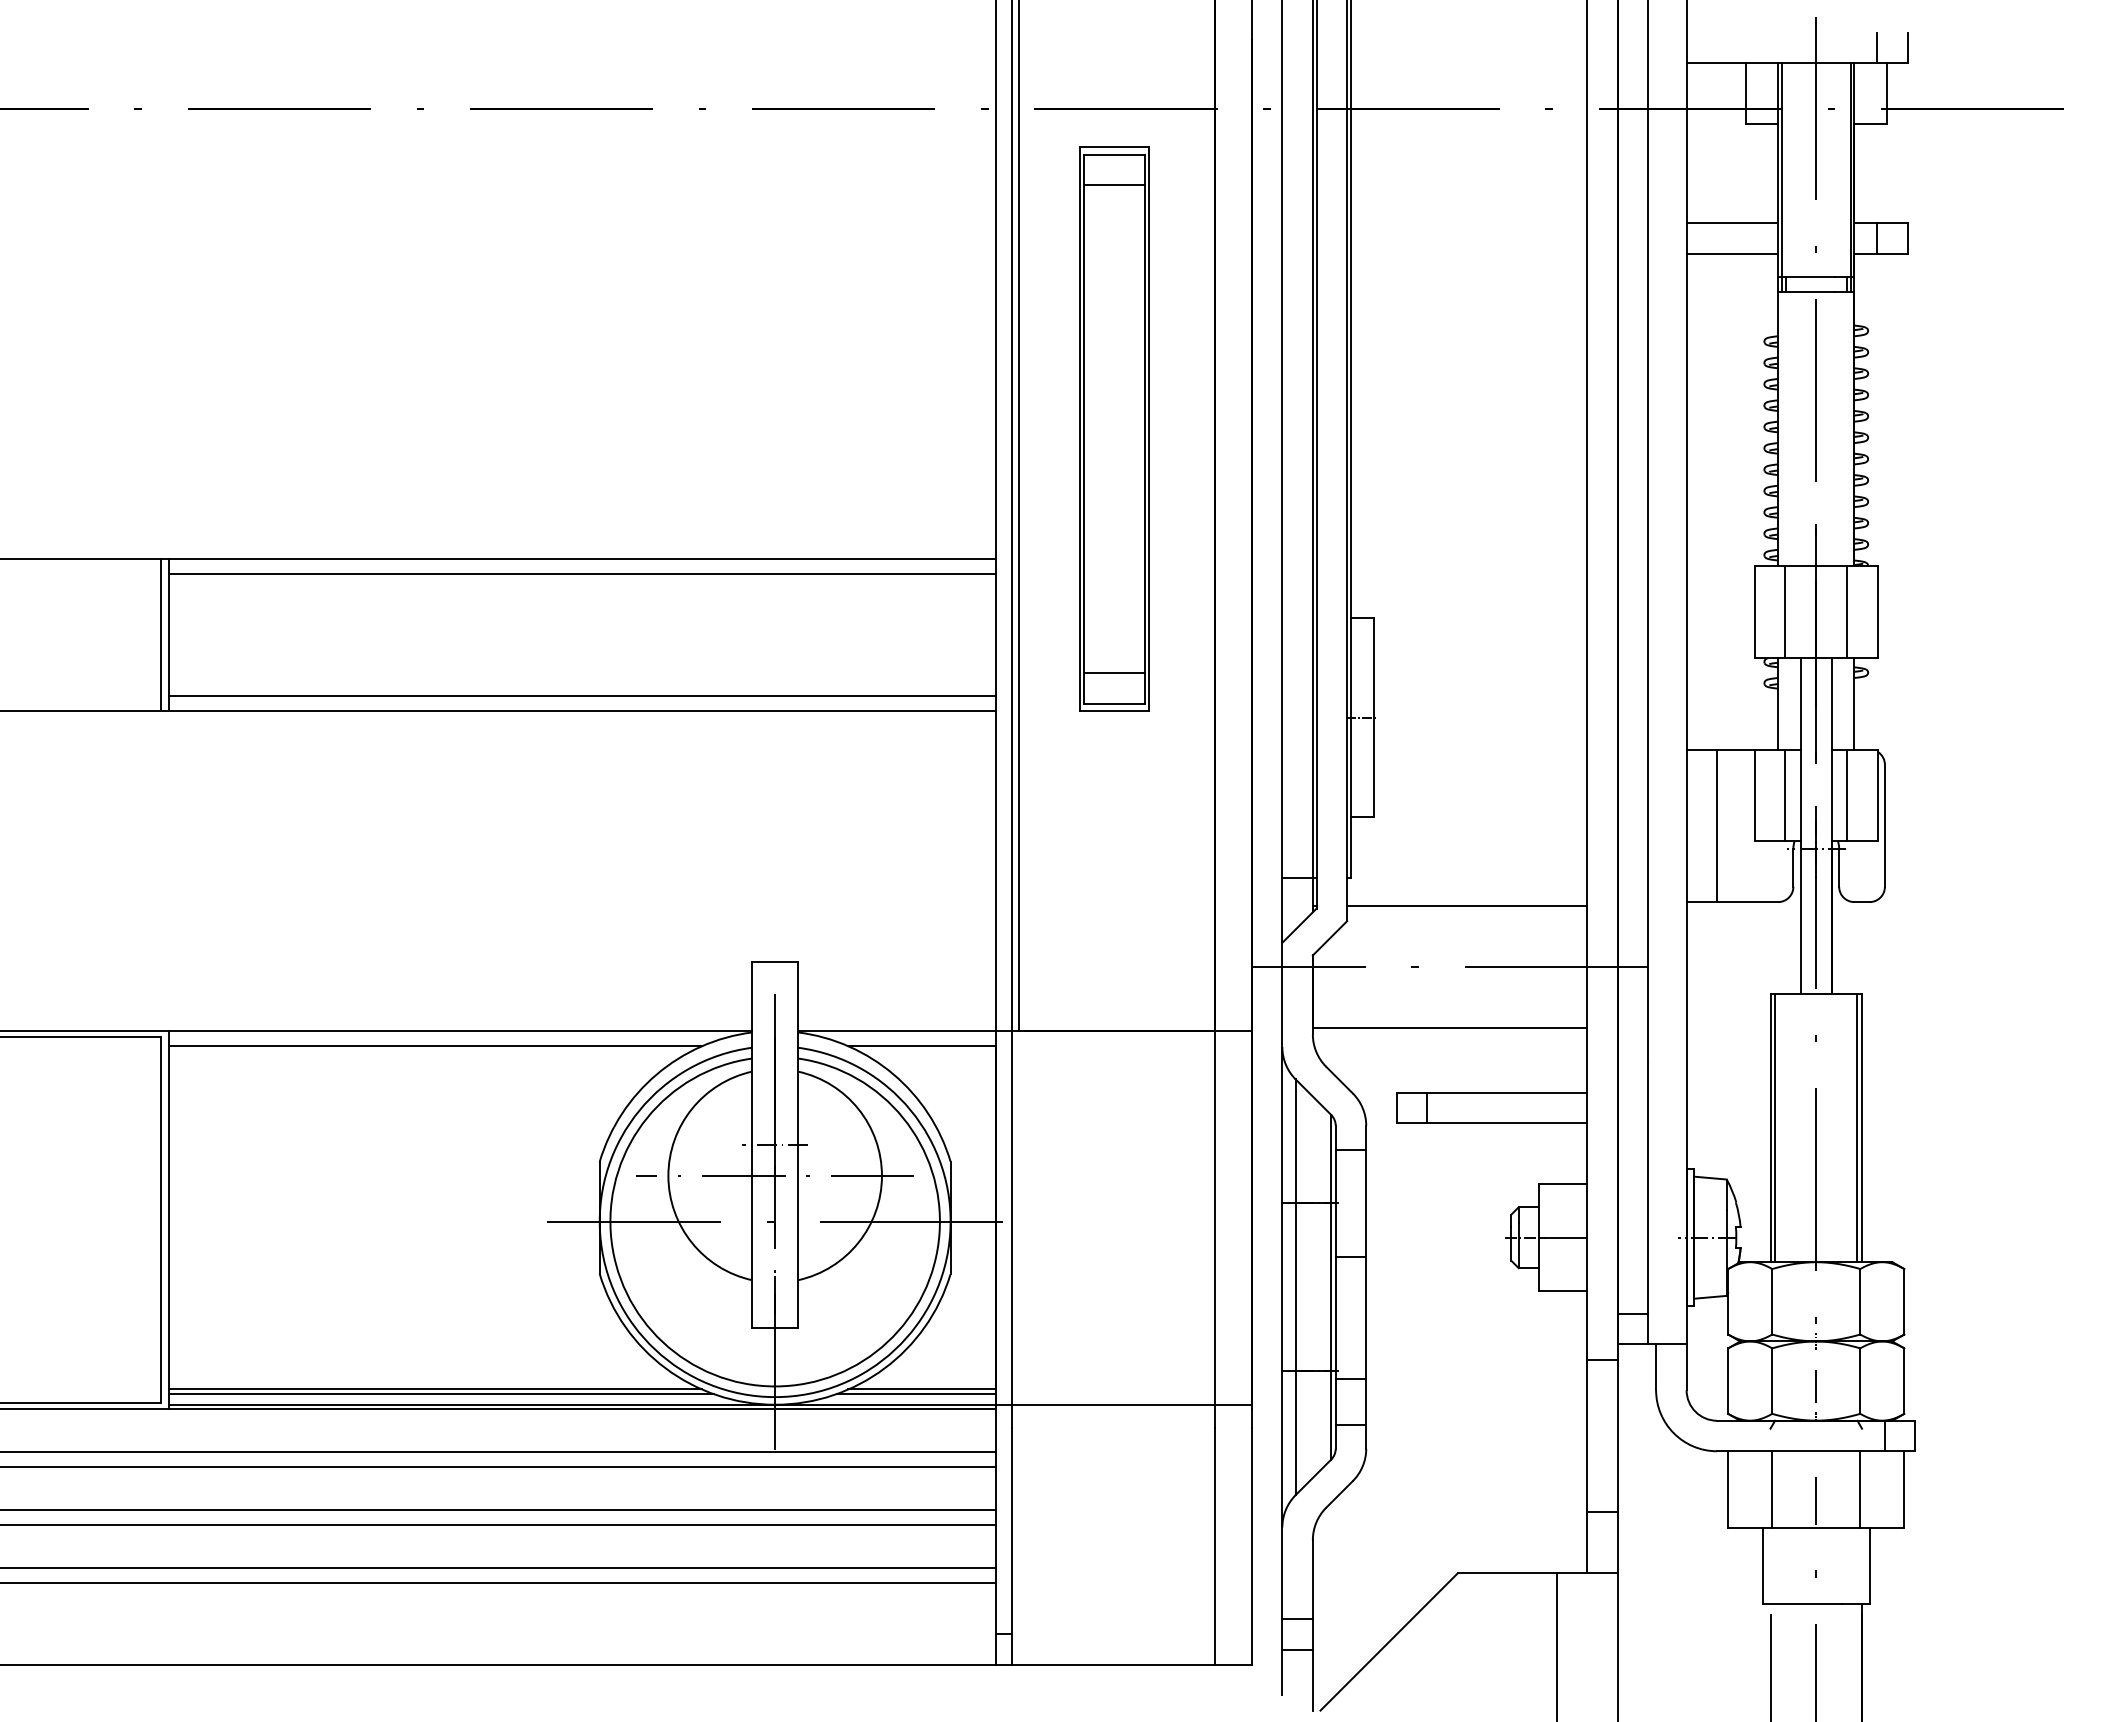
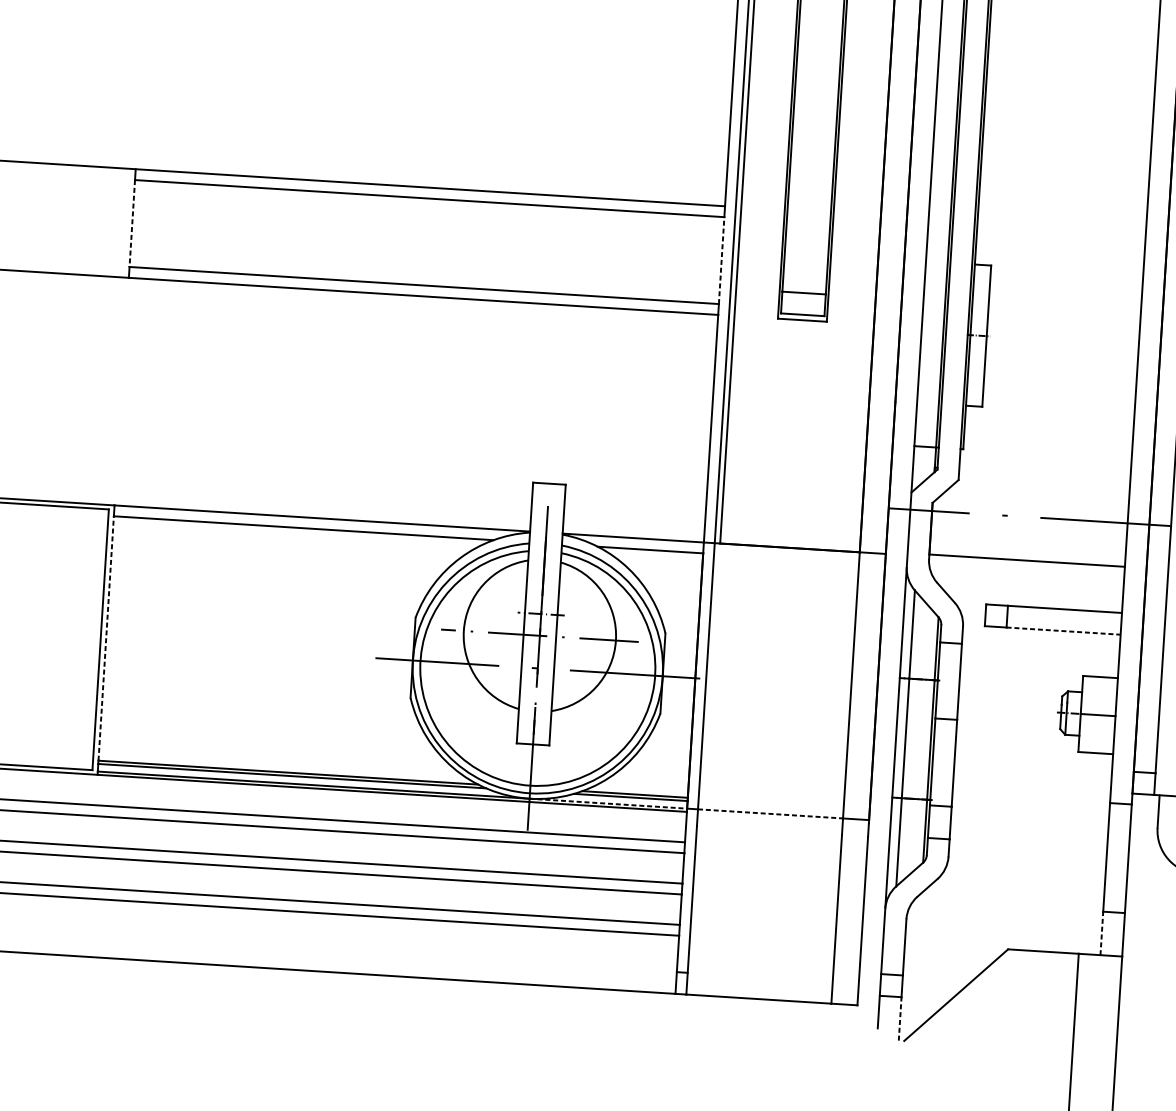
line: (161, 634) -> (127, 222), removed
line: (996, 634) -> (721, 260), solid -> dashed
line: (168, 635) -> (132, 223), solid -> dashed
line: (1467, 905) -> (1044, 474), removed
line: (1507, 1123) -> (1063, 631), solid -> dashed
line: (168, 1217) -> (106, 638), solid -> dashed
line: (885, 1404) -> (608, 803), solid -> dashed
line: (1113, 1404) -> (770, 813), solid -> dashed
line: (1587, 1542) -> (1101, 933), solid -> dashed
line: (1312, 1680) -> (899, 1019), solid -> dashed

